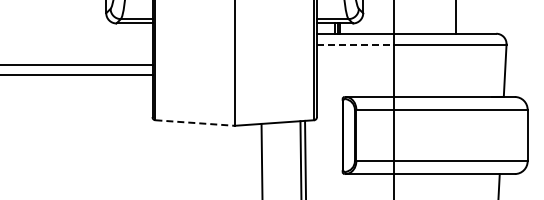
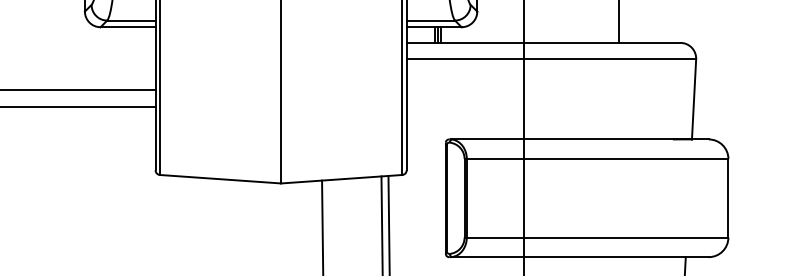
line: (355, 44) -> (465, 59), dashed -> solid
line: (195, 123) -> (221, 179), dashed -> solid

